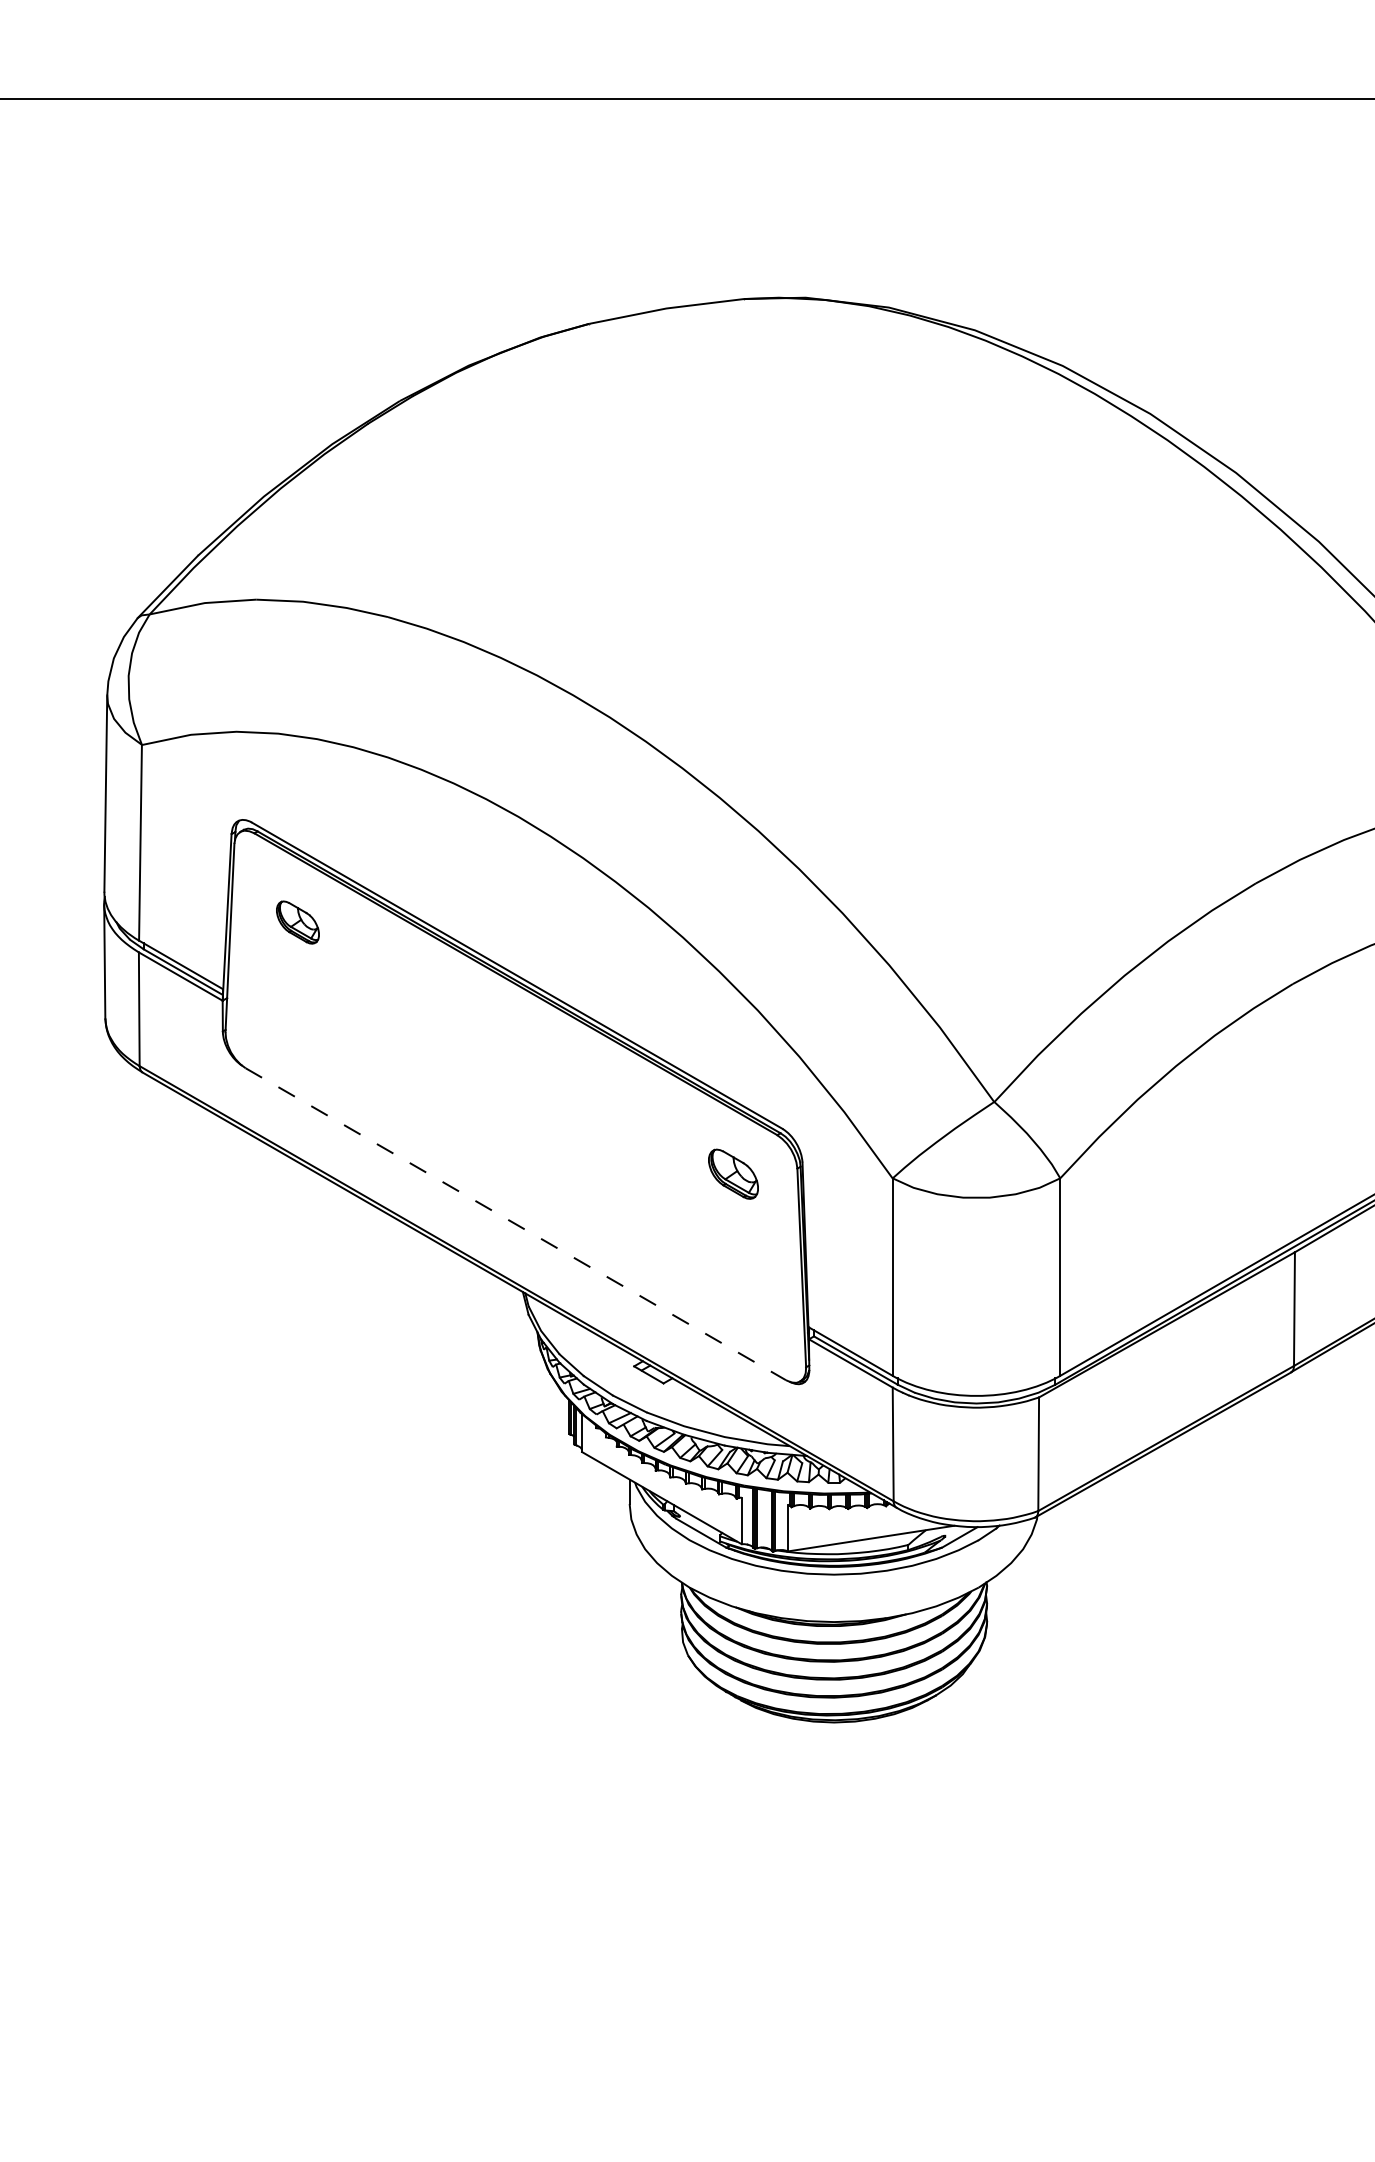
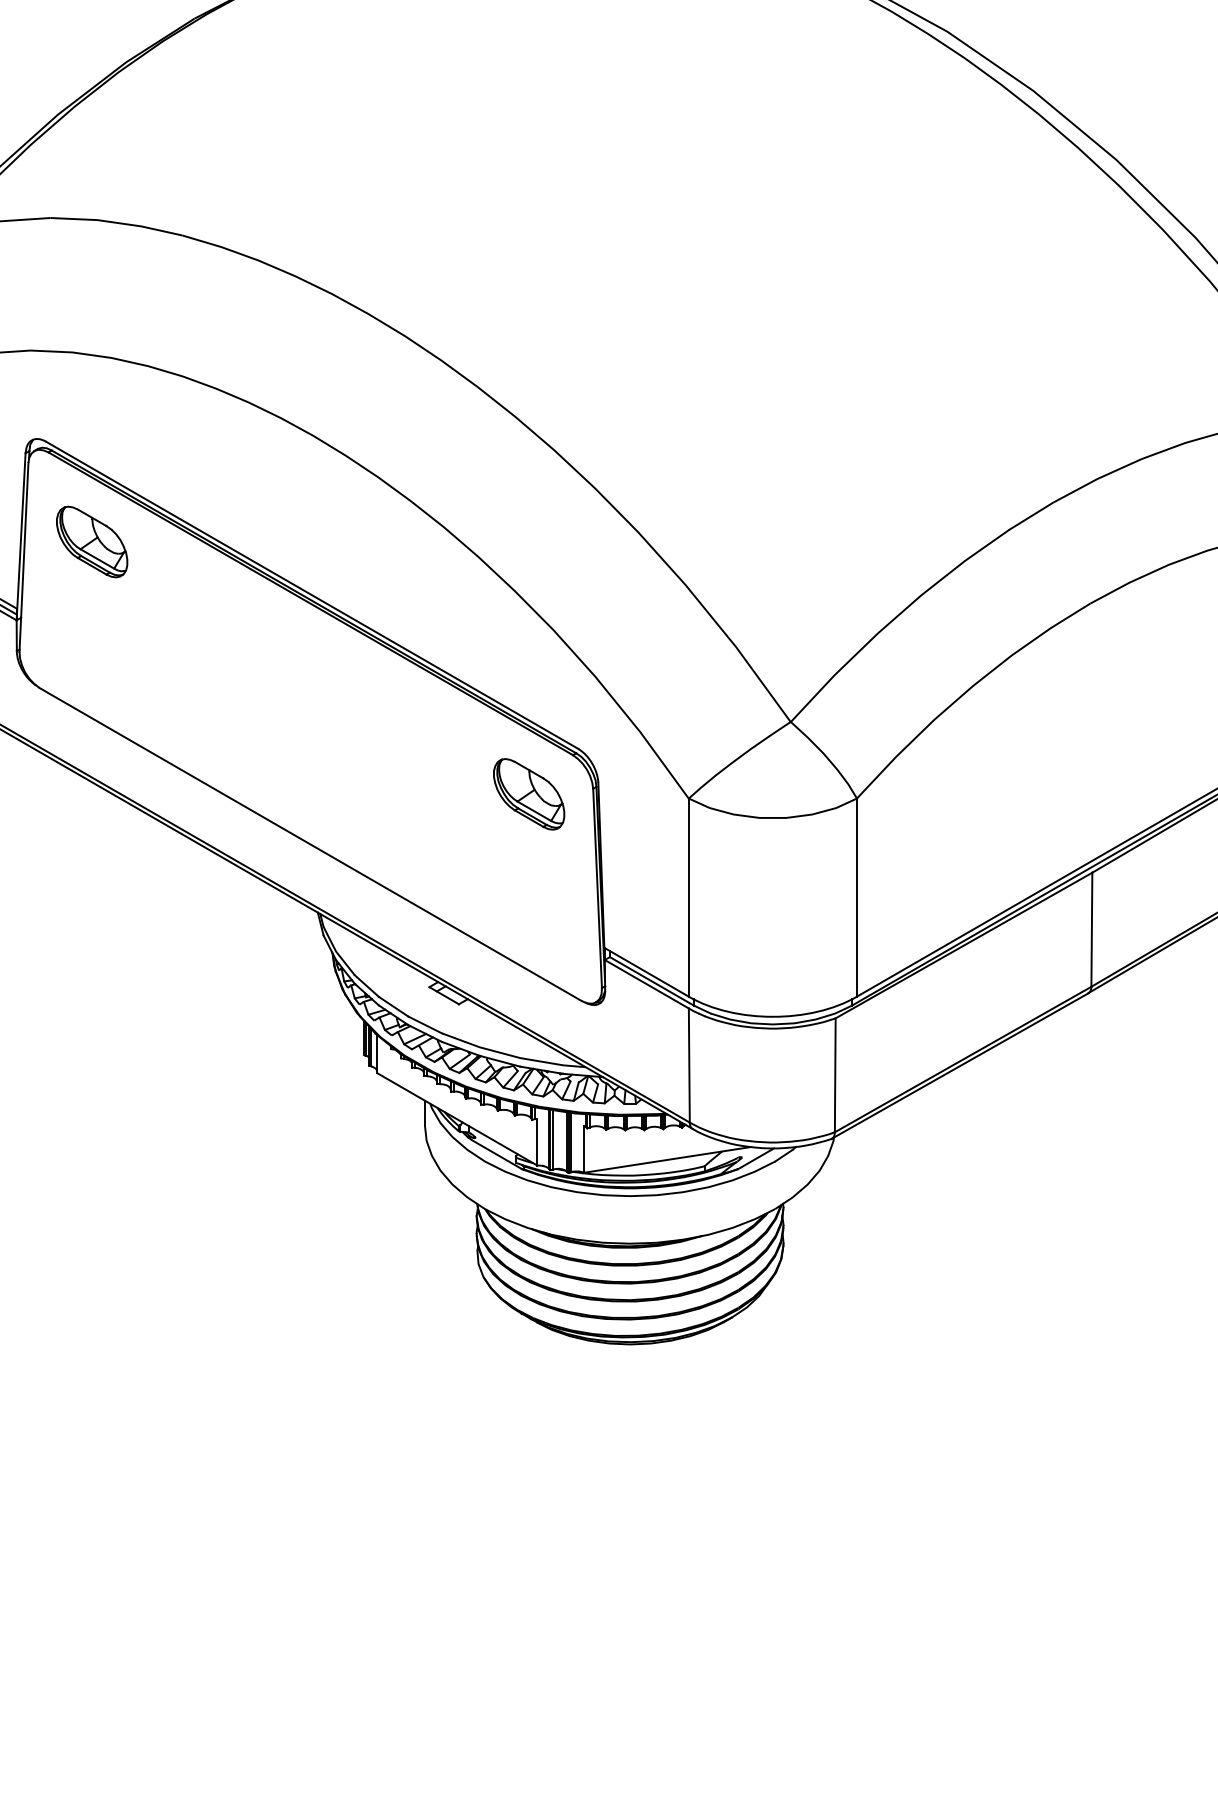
part: (297, 922) -> (91, 541), size x1.67
part: (733, 1174) -> (529, 794), size x1.43
line: (515, 1224) -> (310, 844), dashed -> solid

